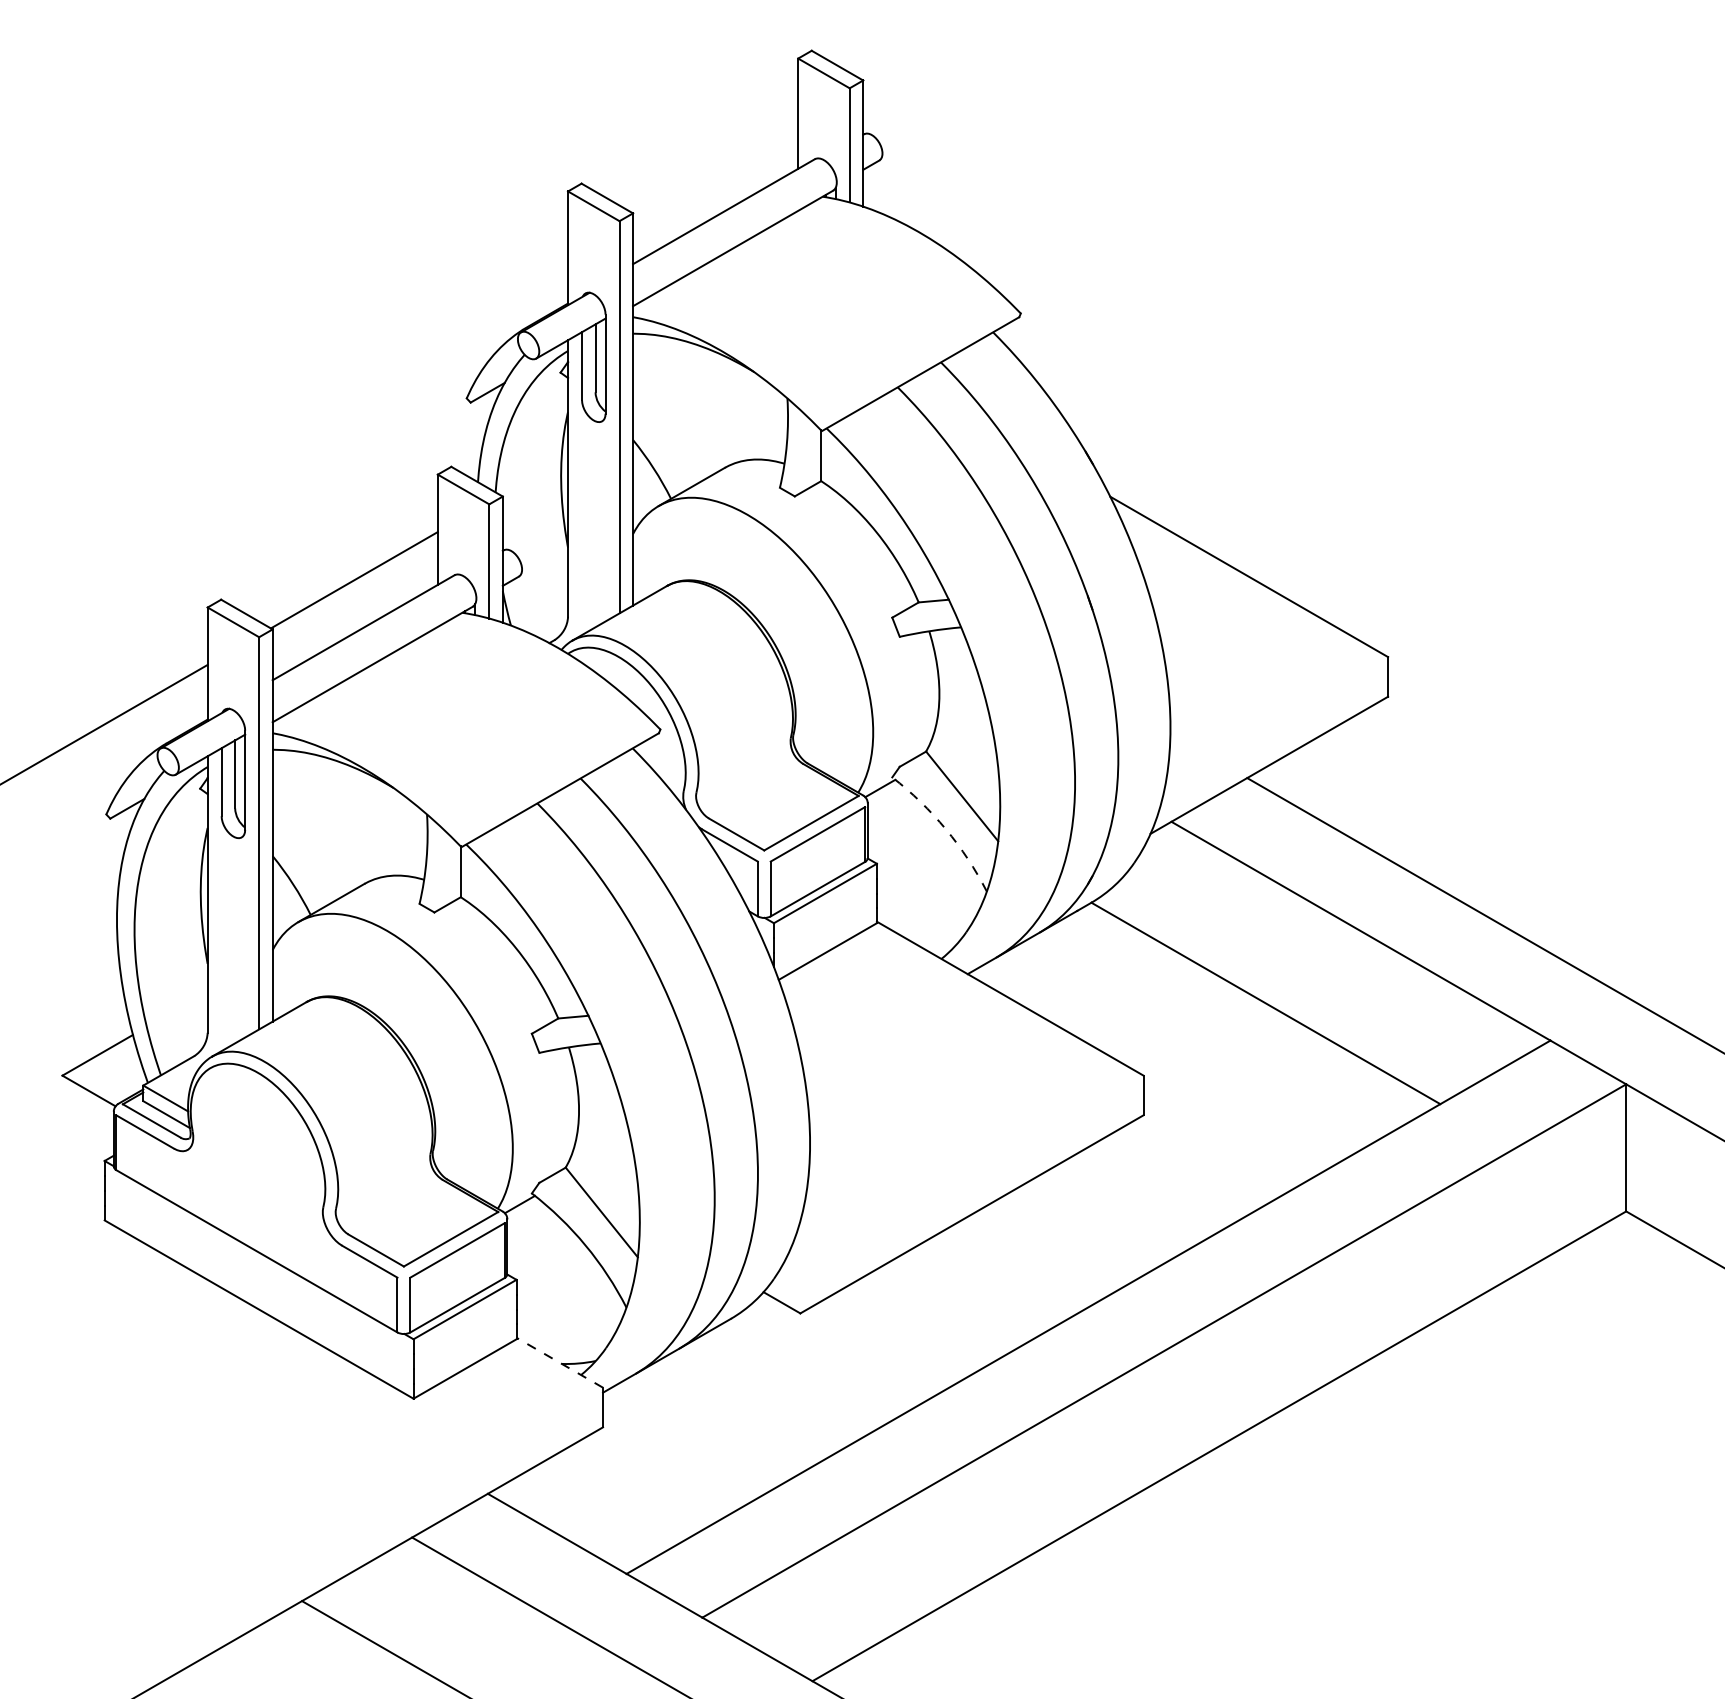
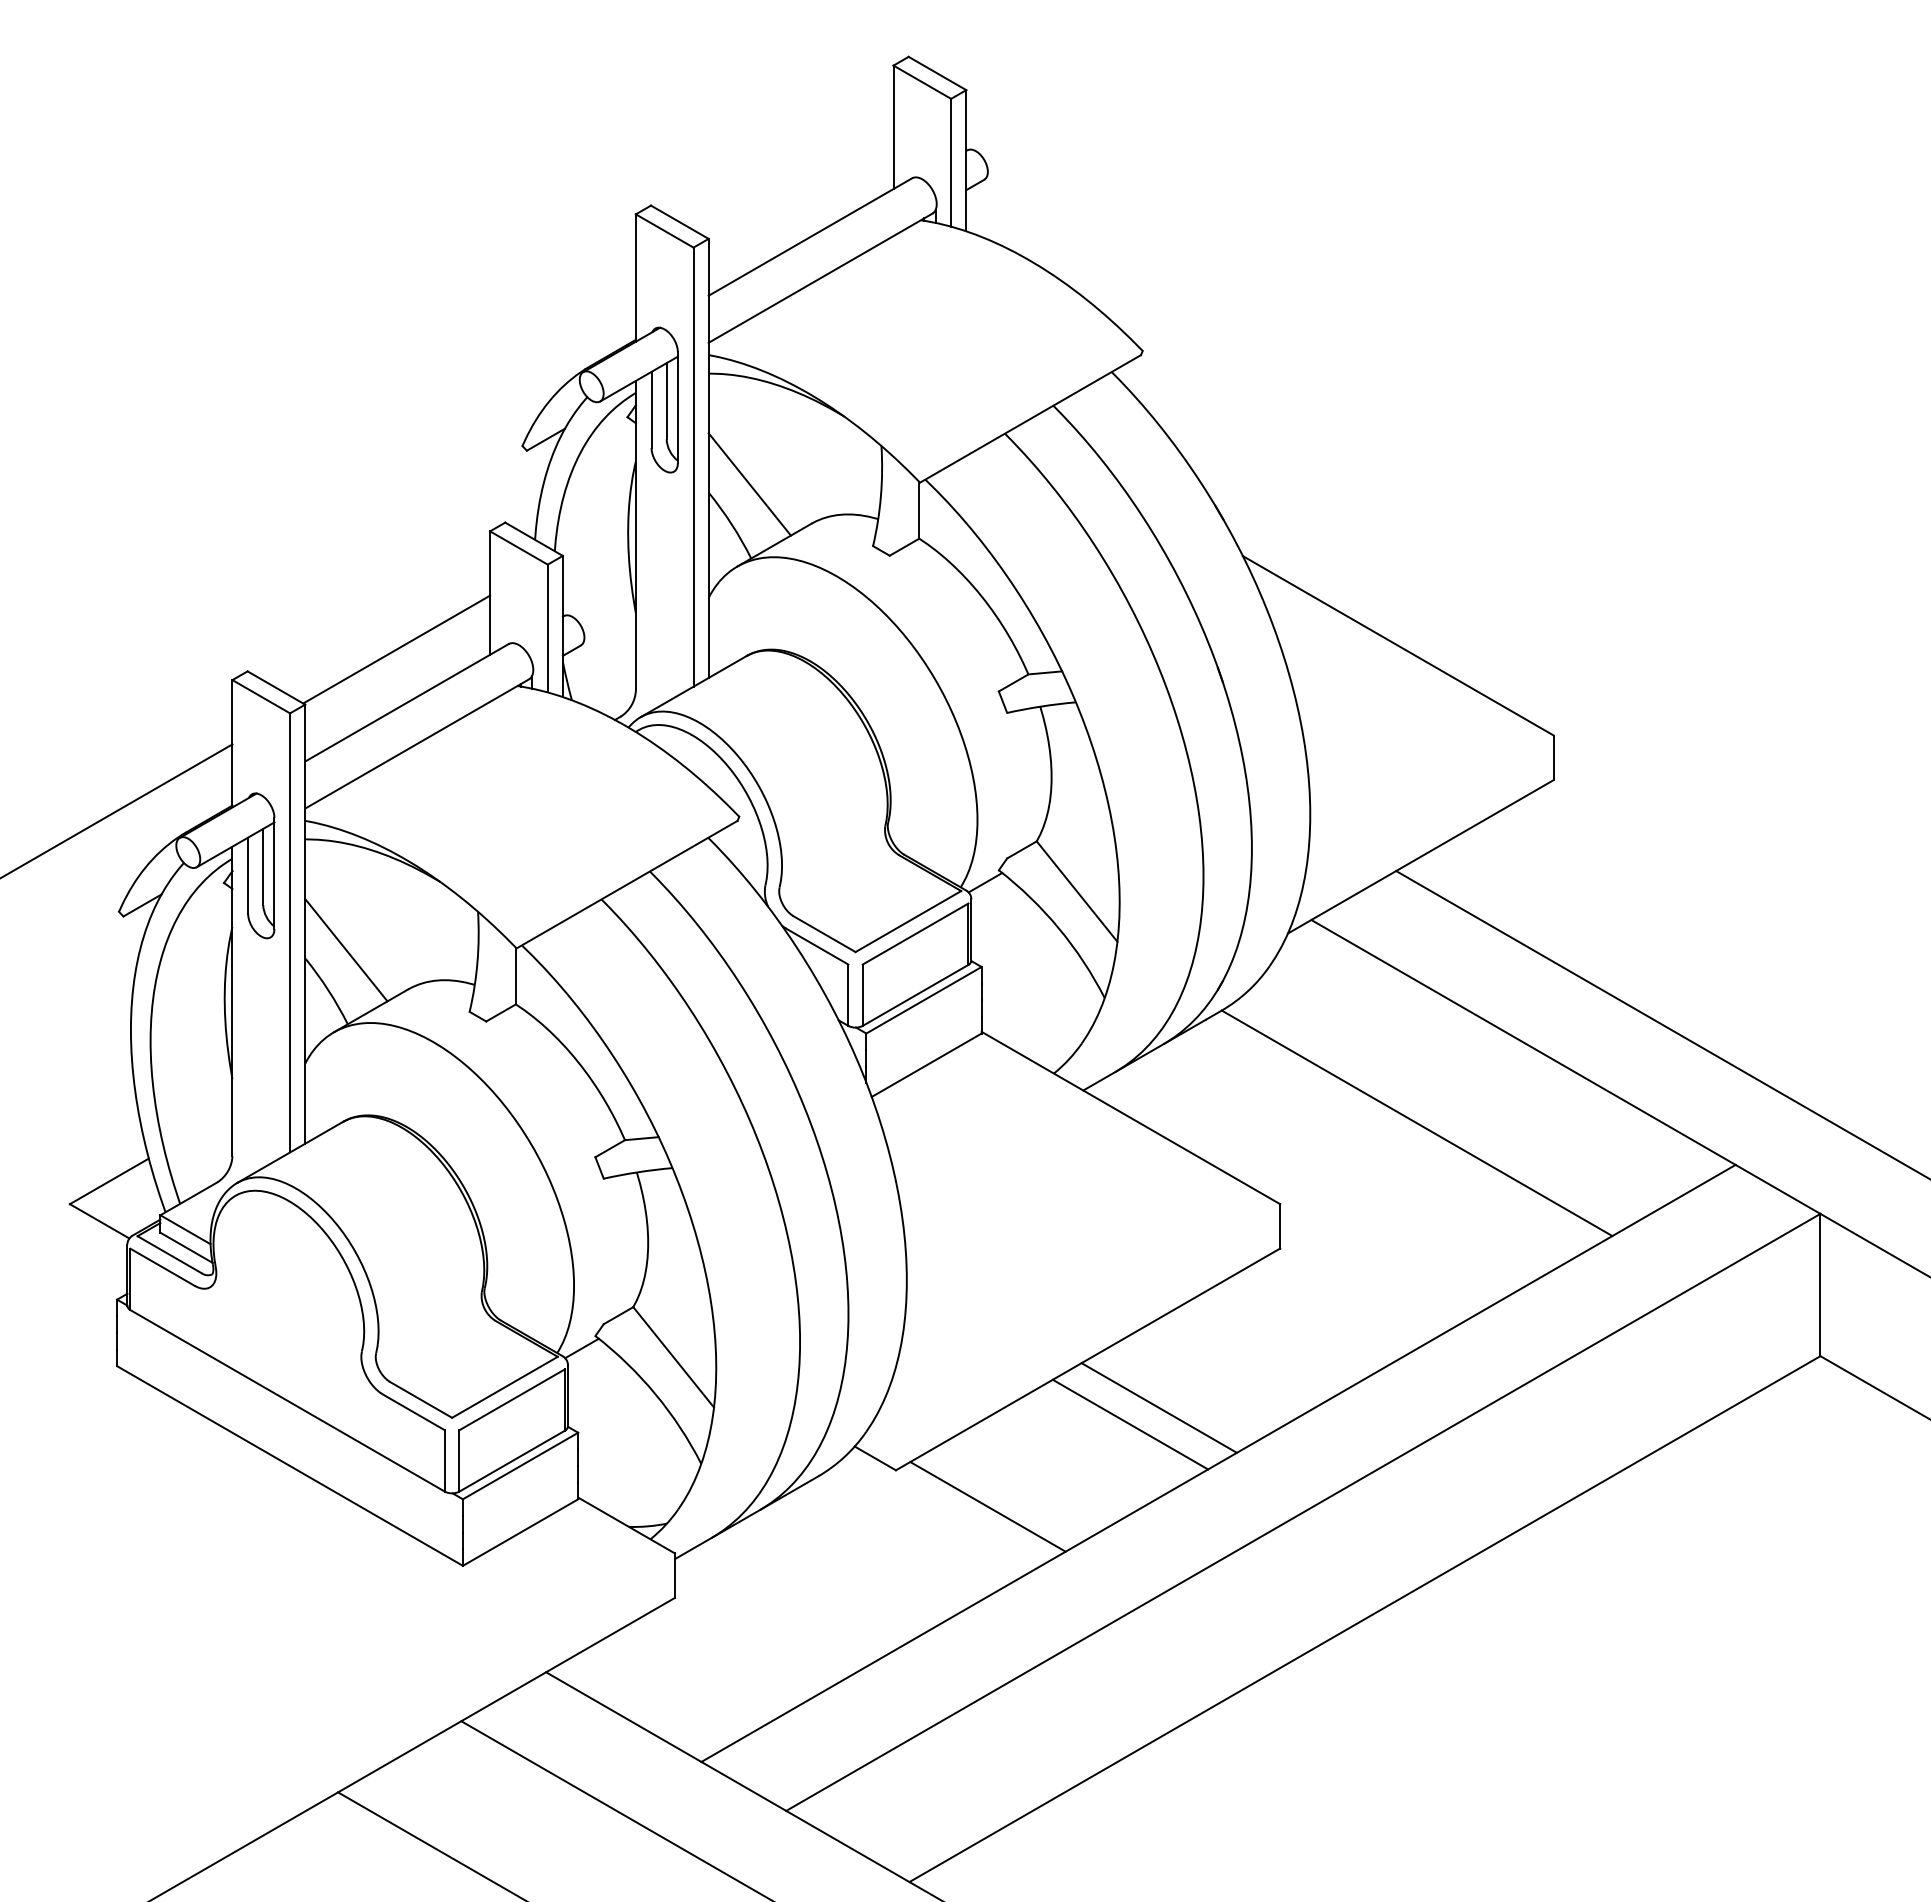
line: (669, 432) -> (749, 484), added
arc: (945, 829) -> (1058, 928), dashed -> solid
line: (309, 849) -> (346, 950), added
line: (1034, 1257) -> (1158, 1407), added
line: (1009, 1272) -> (1130, 1424), added
line: (882, 1345) -> (987, 1506), added
line: (559, 1362) -> (626, 1525), dashed -> solid

